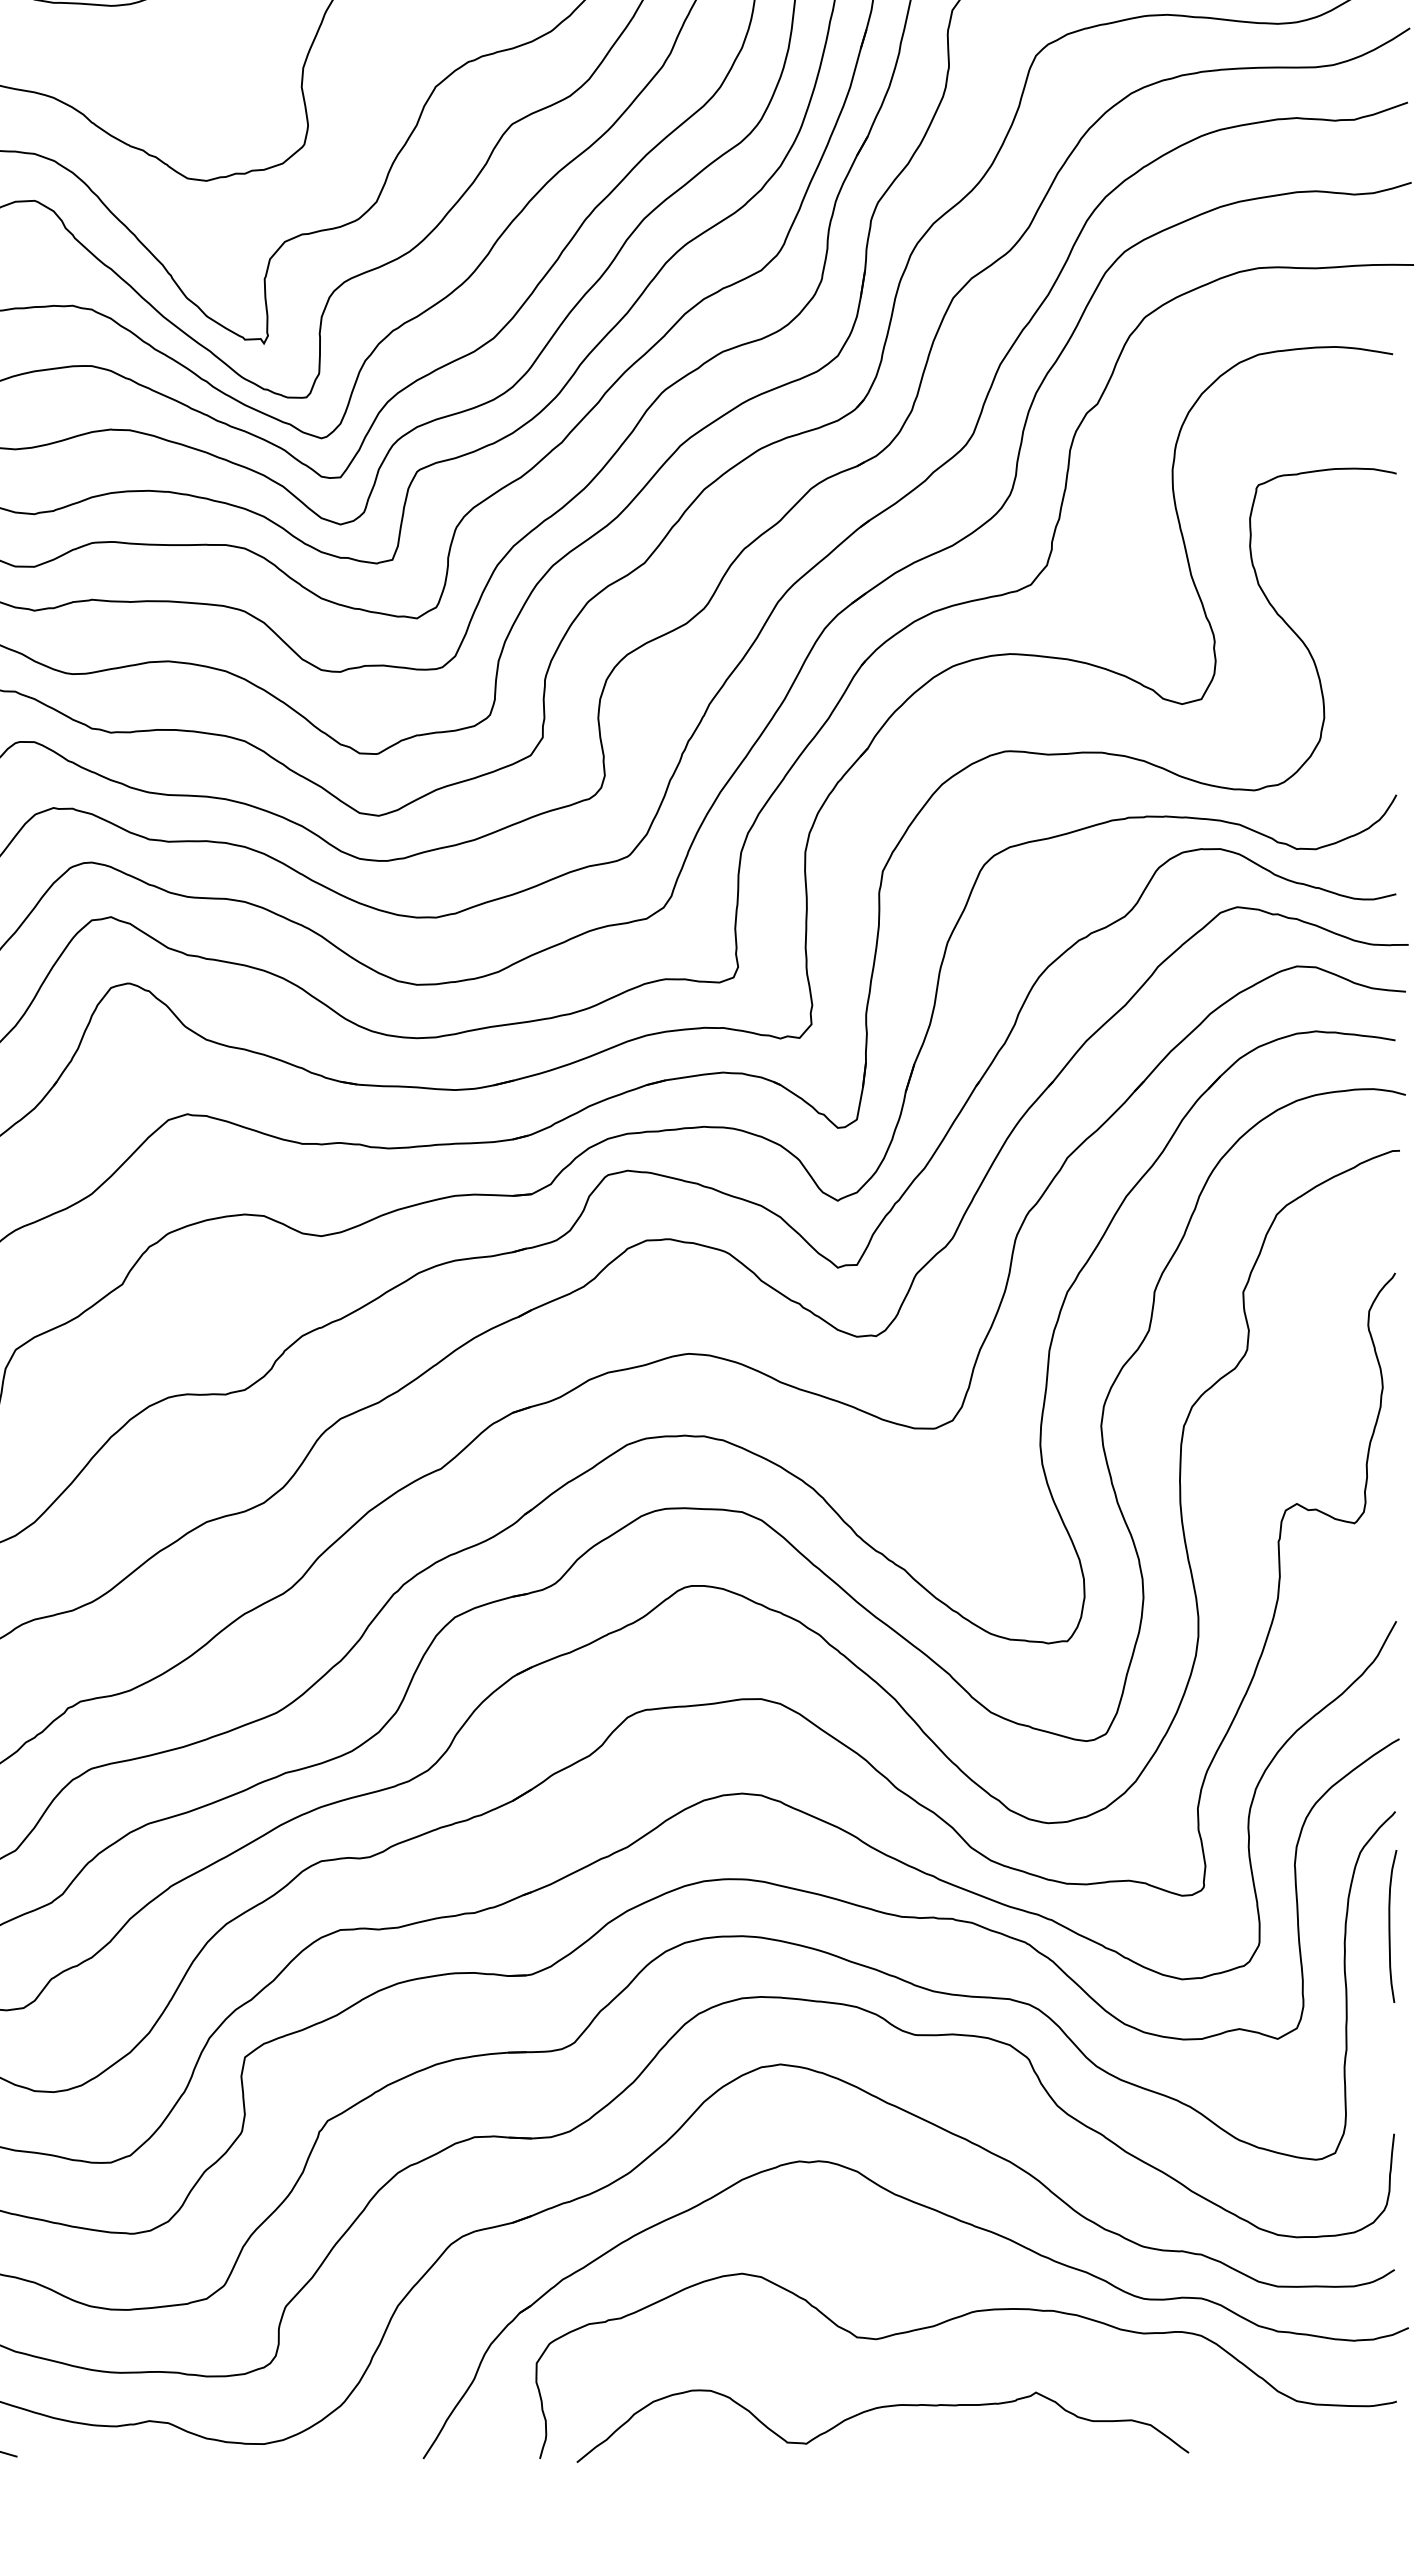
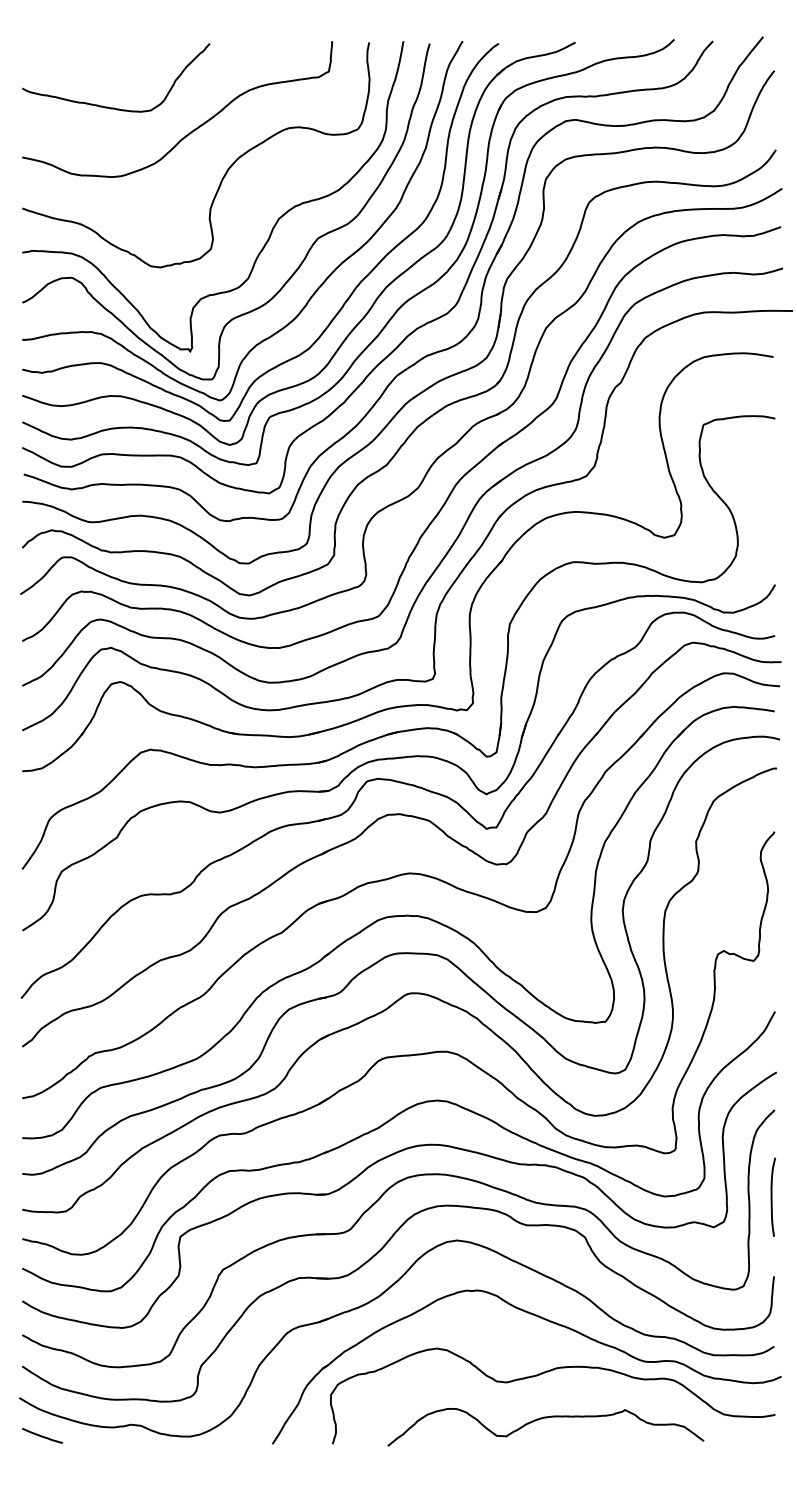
curve: (1391, 1925) -> (772, 1196), moved
curve: (874, 2410) -> (541, 1419), moved

